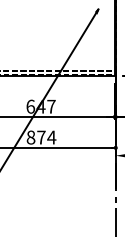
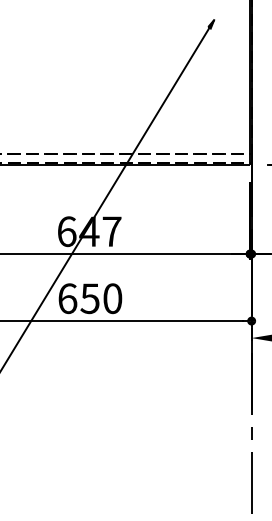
text: (41, 137) -> (90, 298), 874 -> 650

